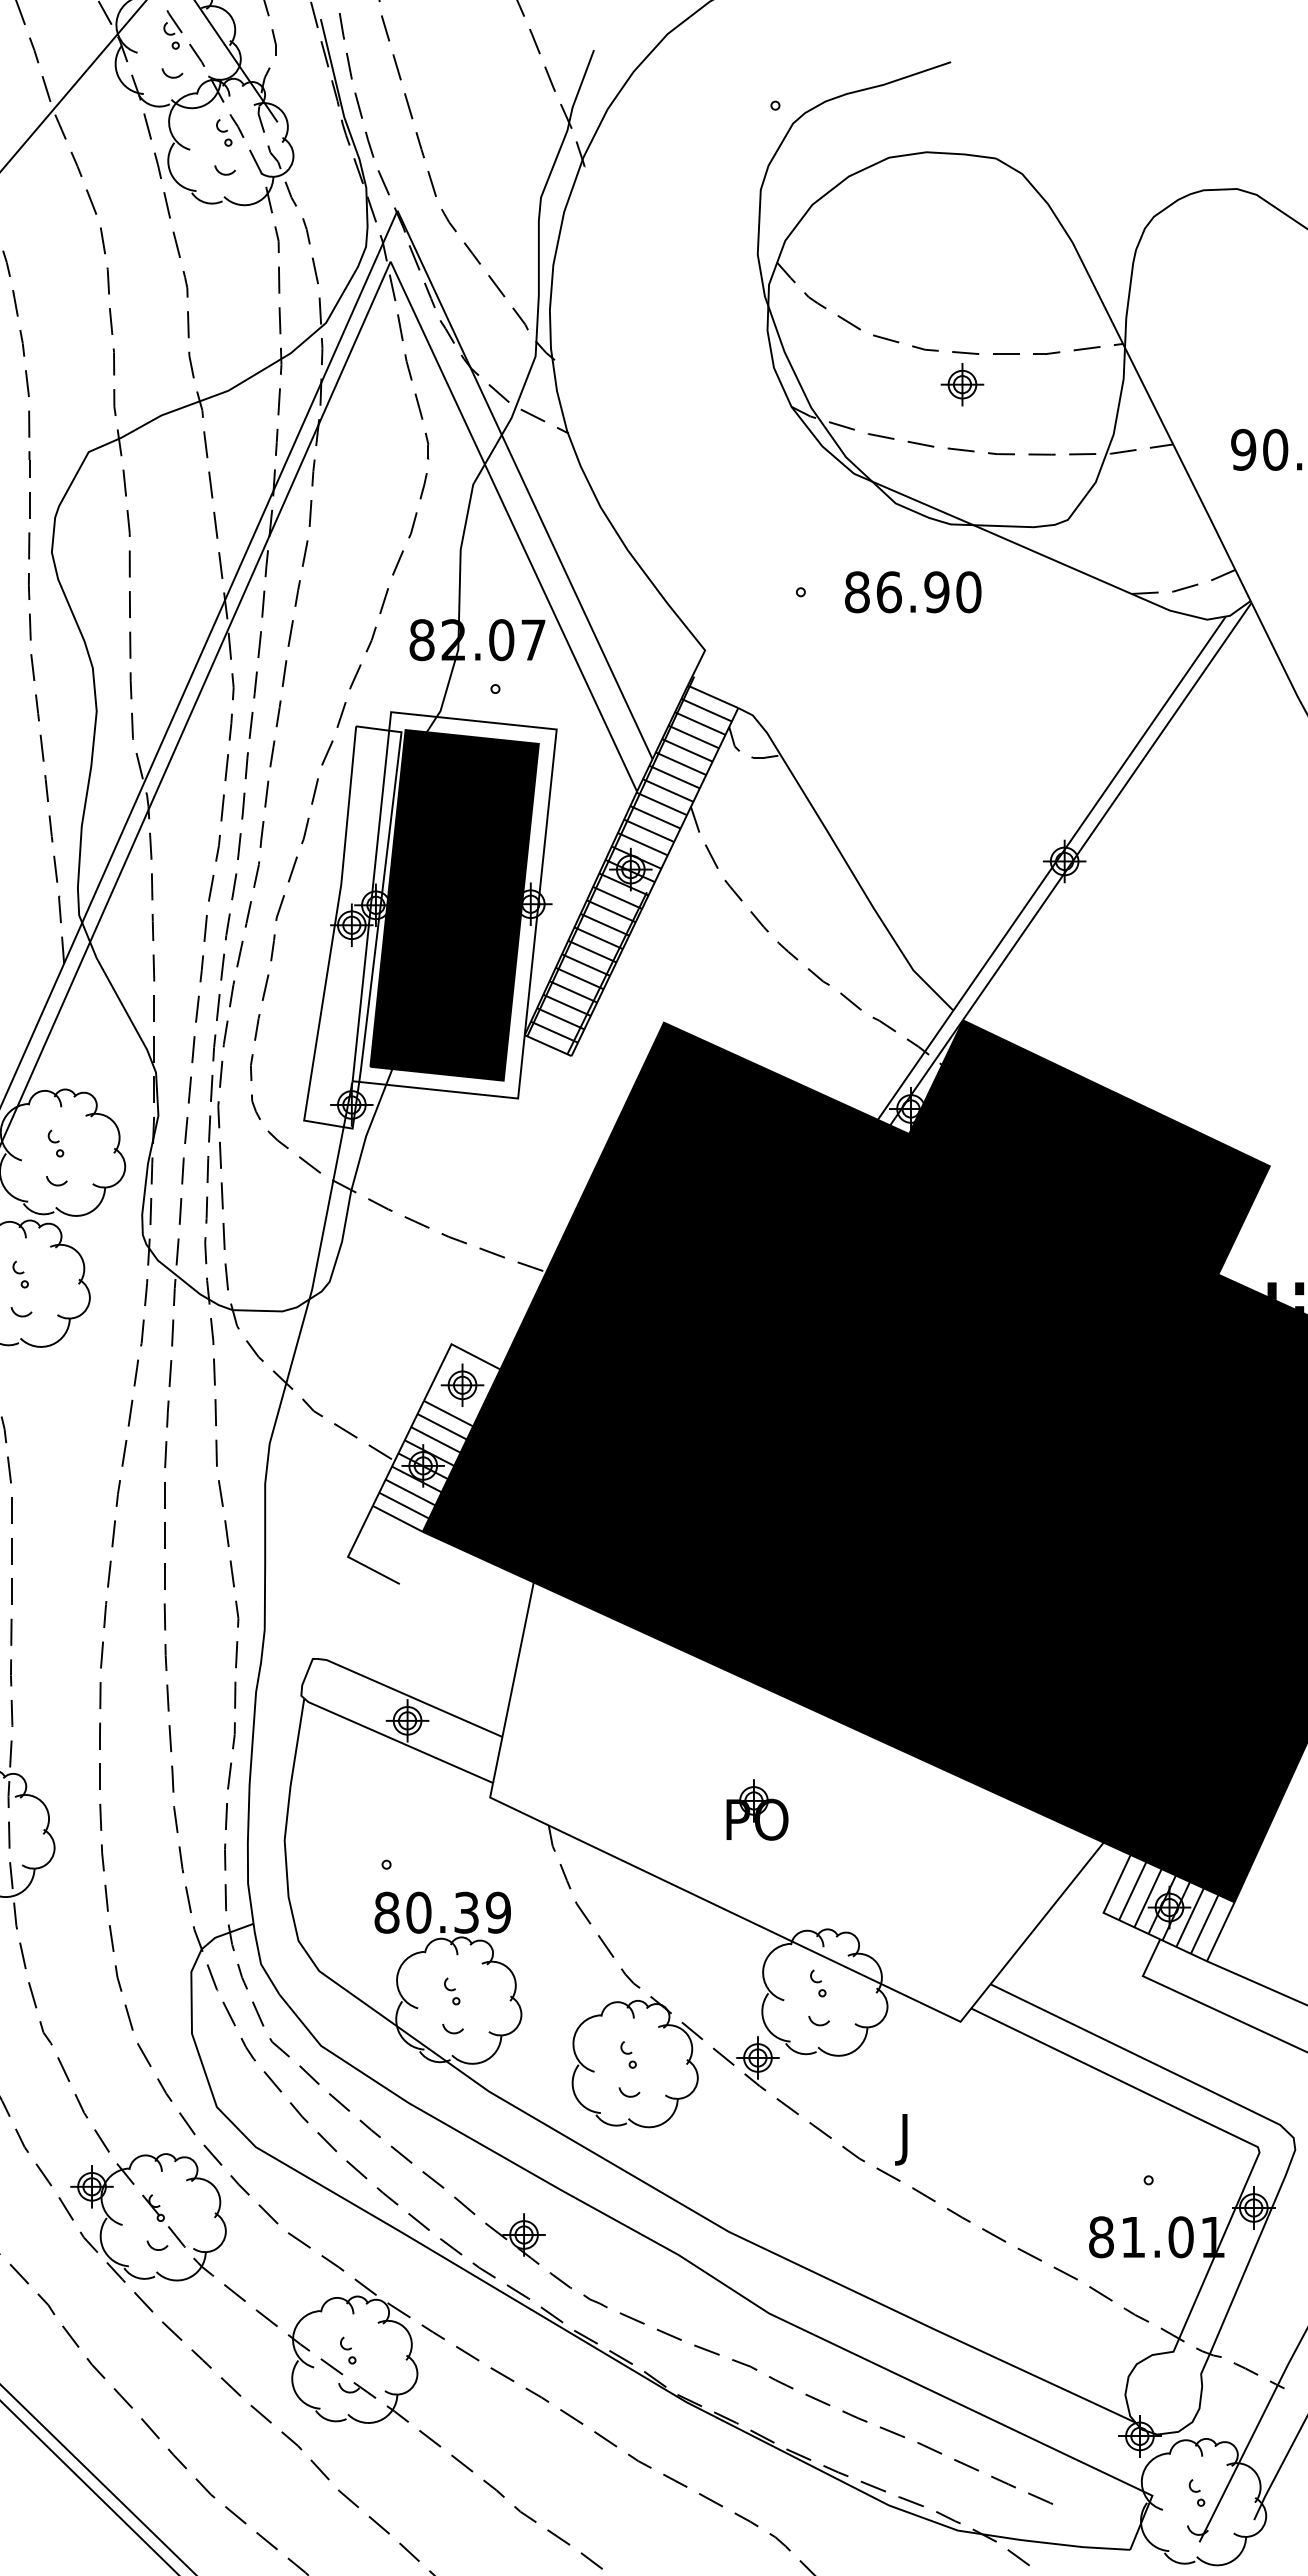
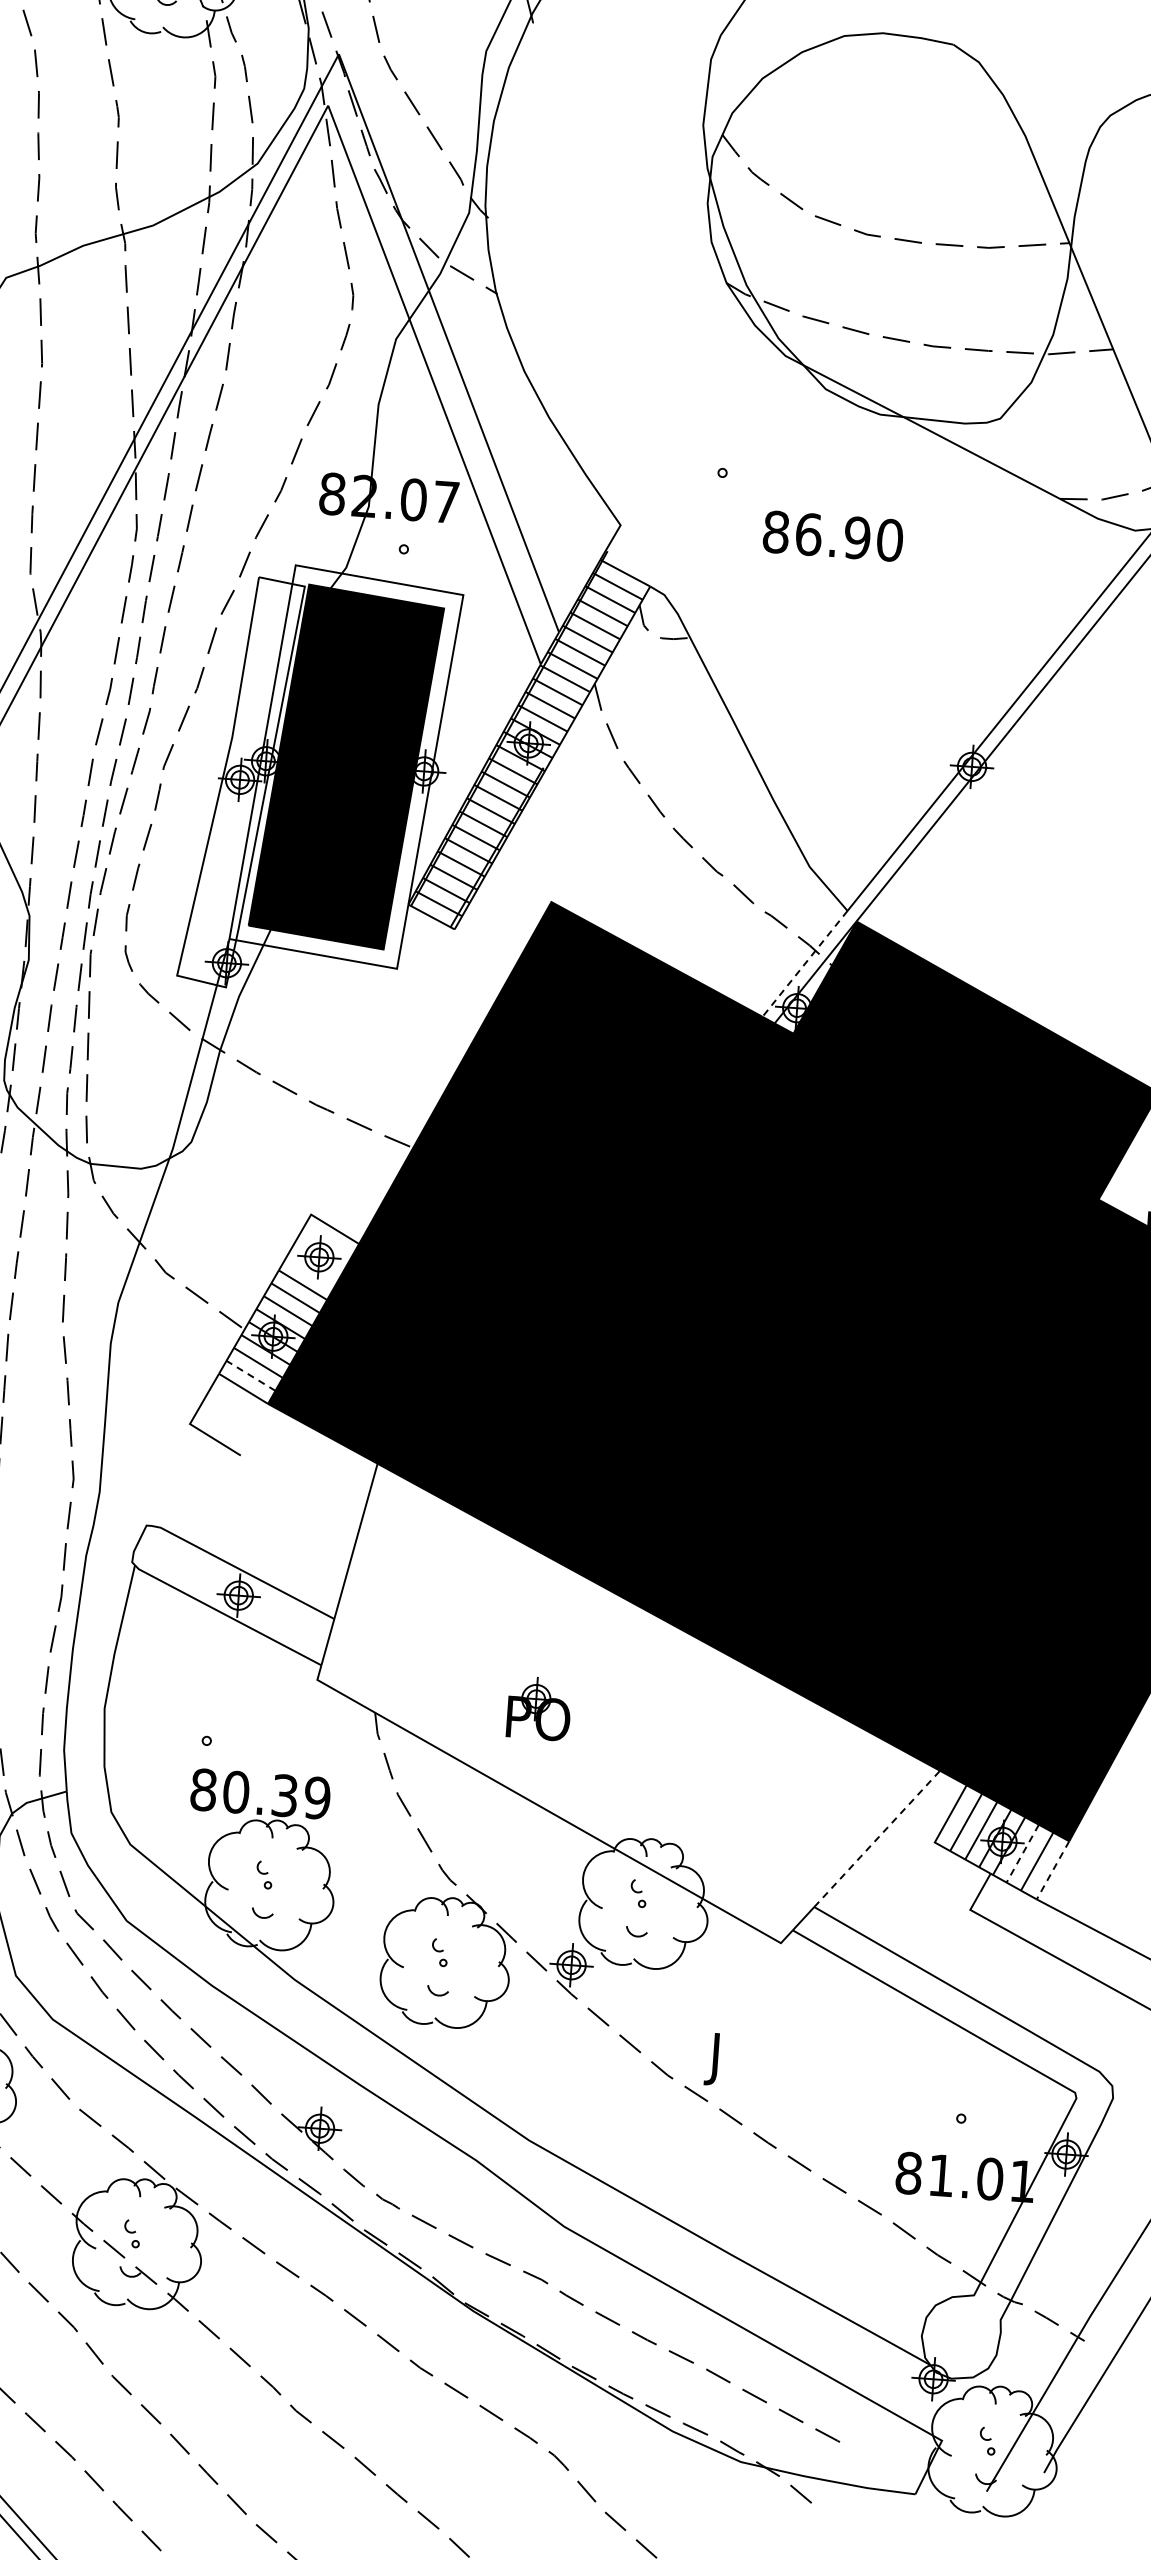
part: (962, 384) -> (902, 272), removed
text: (913, 592) -> (833, 536), moved
line: (915, 1065) -> (804, 964), solid -> dashed
line: (403, 1505) -> (250, 1375), solid -> dashed
part: (757, 1809) -> (539, 1708), moved
line: (1047, 1913) -> (877, 1839), solid -> dashed
line: (1190, 1917) -> (1023, 1853), solid -> dashed
line: (1220, 1931) -> (1052, 1870), solid -> dashed

